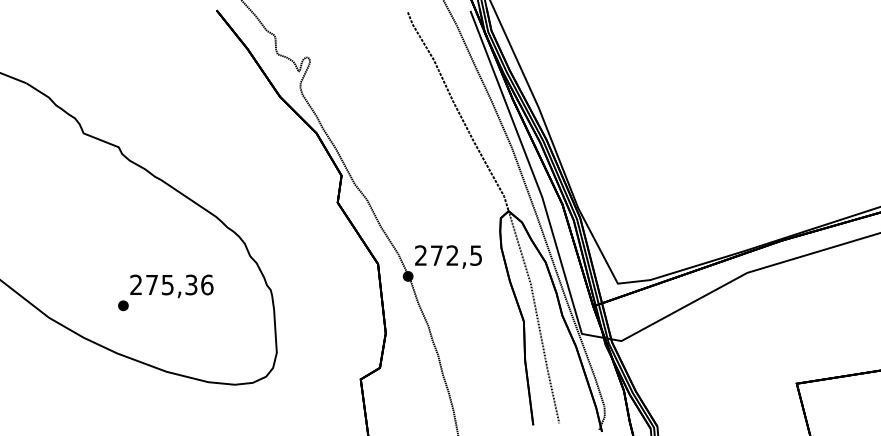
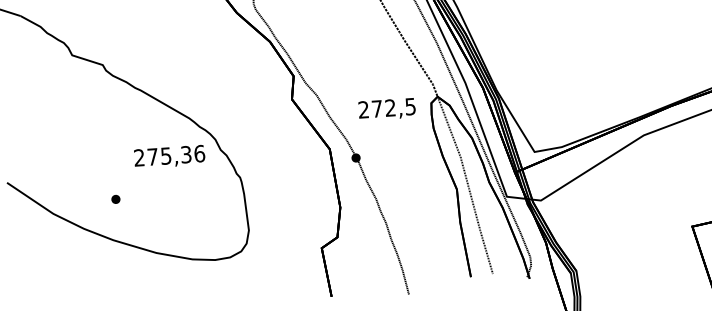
text: (448, 256) -> (387, 109), moved
text: (171, 286) -> (169, 157), moved

